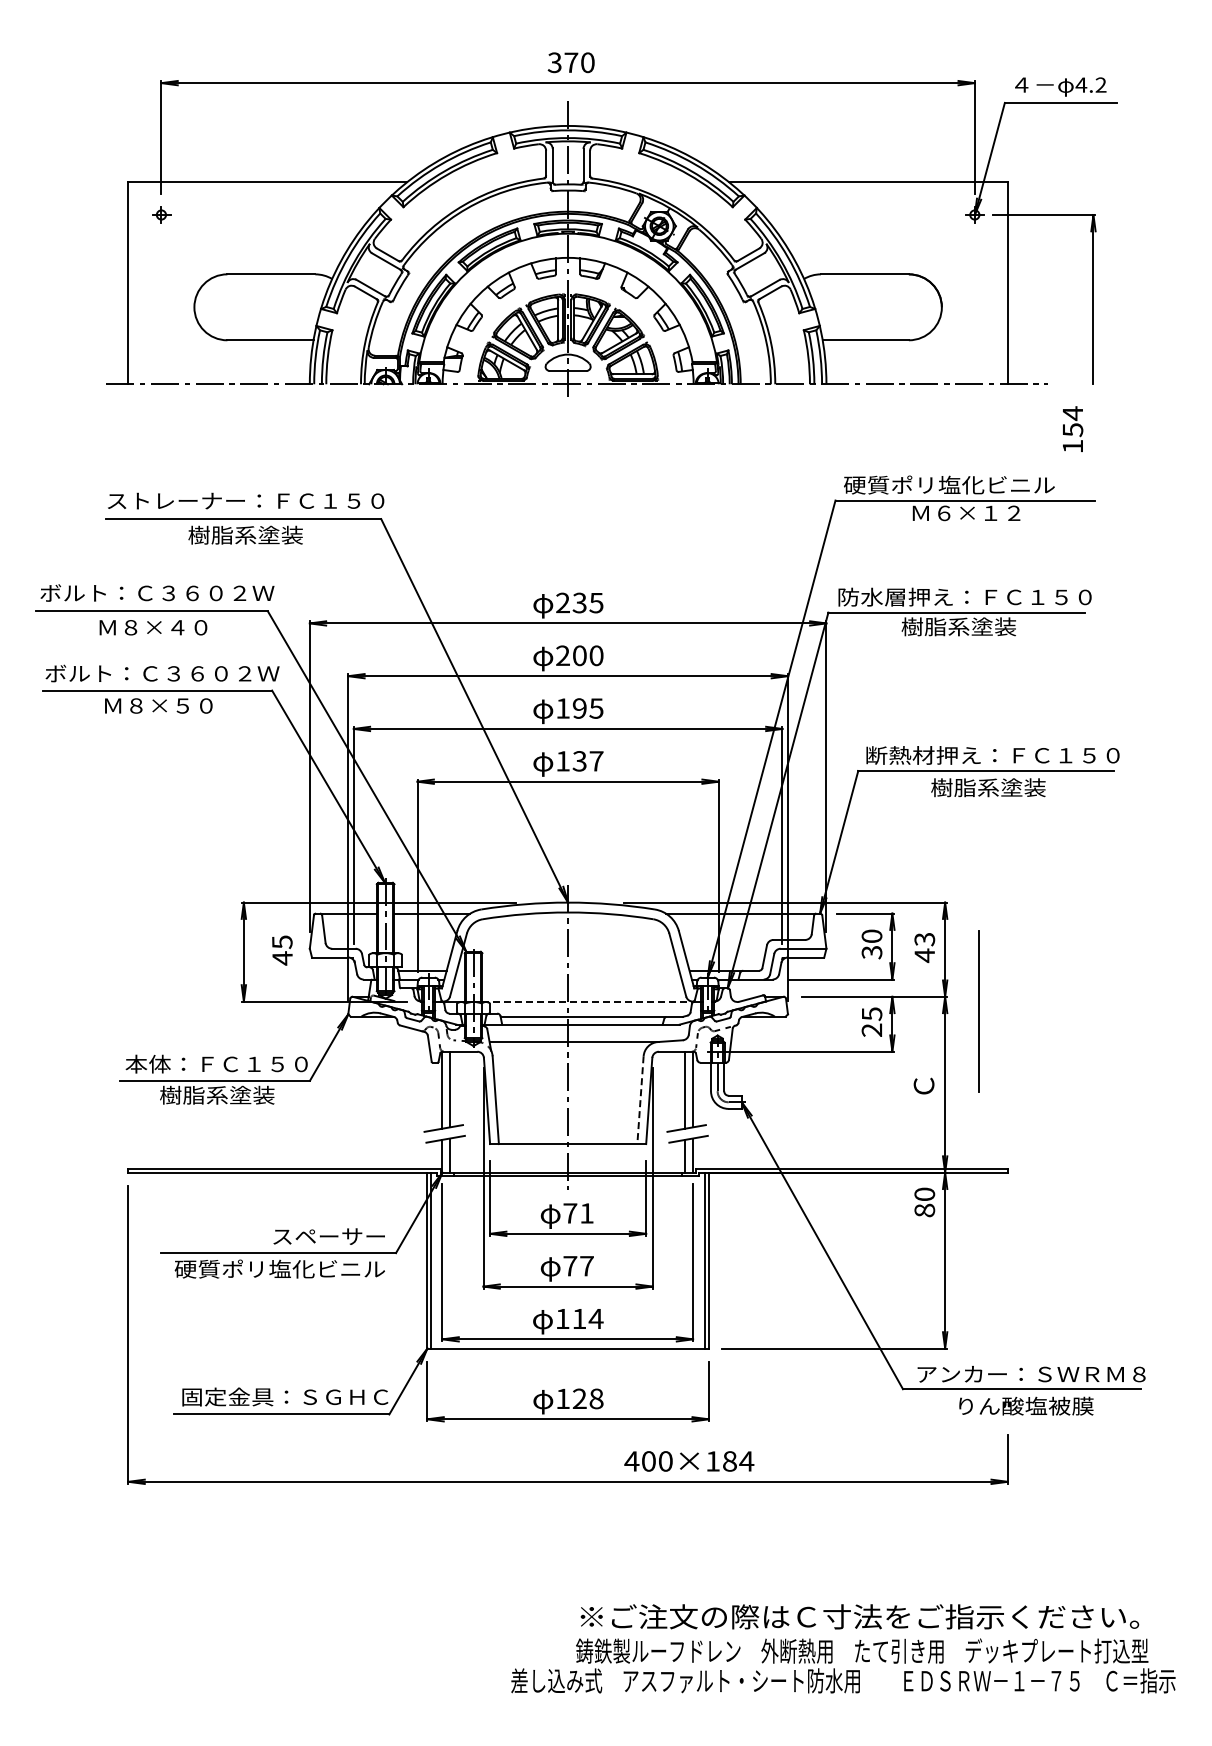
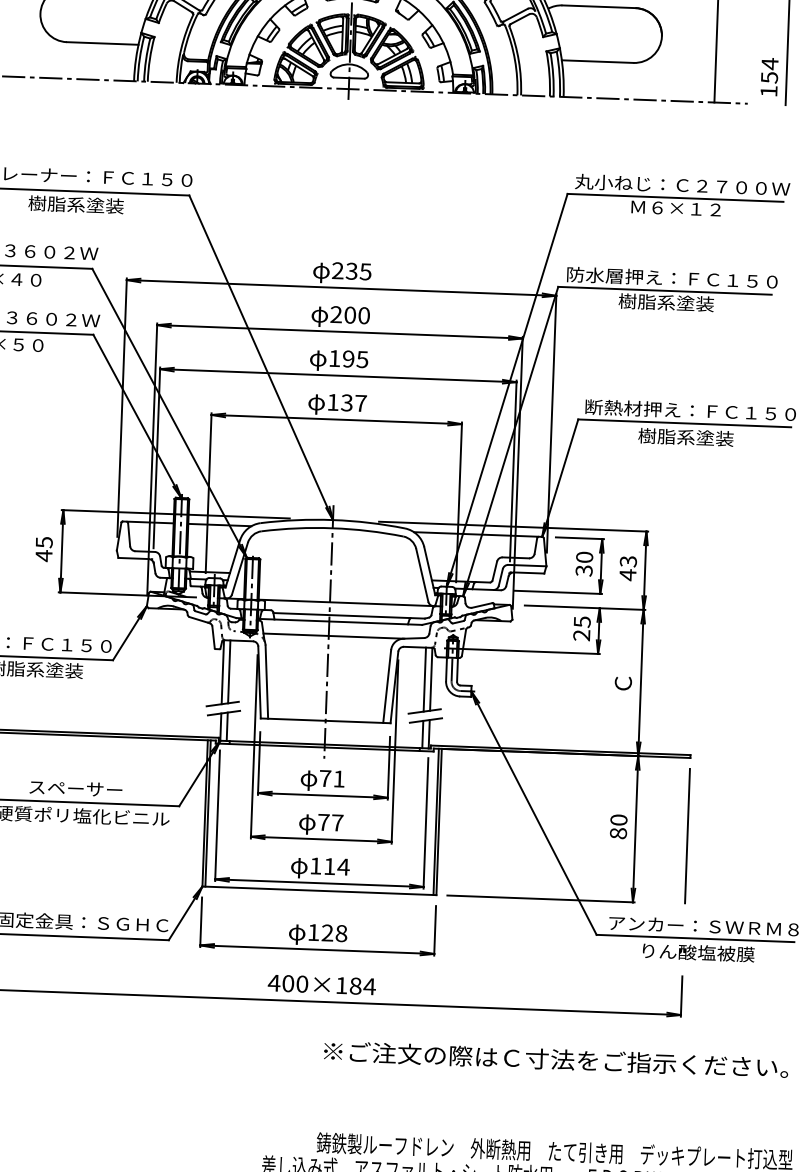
text: (1073, 428) -> (770, 76), moved
text: (973, 484) -> (682, 184), 硬質ポリ塩化ビニル -> 丸小ねじ：Ｃ２７００Ｗ
text: (282, 950) -> (44, 549), moved
line: (589, 1001) -> (347, 602), dashed -> solid
line: (978, 1011) -> (687, 836), moved
line: (640, 1100) -> (387, 686), dashed -> solid
text: (924, 1202) -> (618, 826), moved
text: (328, 1236) -> (75, 788), moved
text: (689, 1461) -> (322, 984), moved
text: (859, 1616) -> (555, 1059), moved

